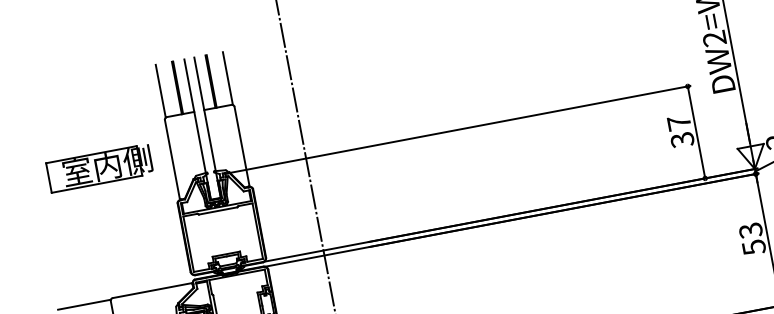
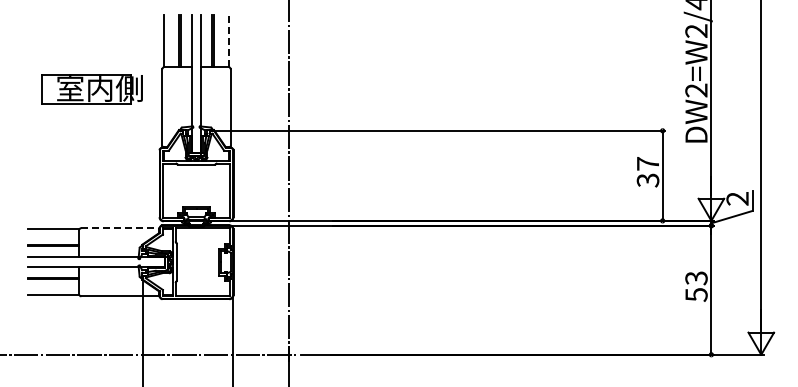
line: (228, 78) -> (229, 41), solid -> dashed
part: (99, 168) -> (91, 89), moved
line: (152, 290) -> (120, 228), solid -> dashed

